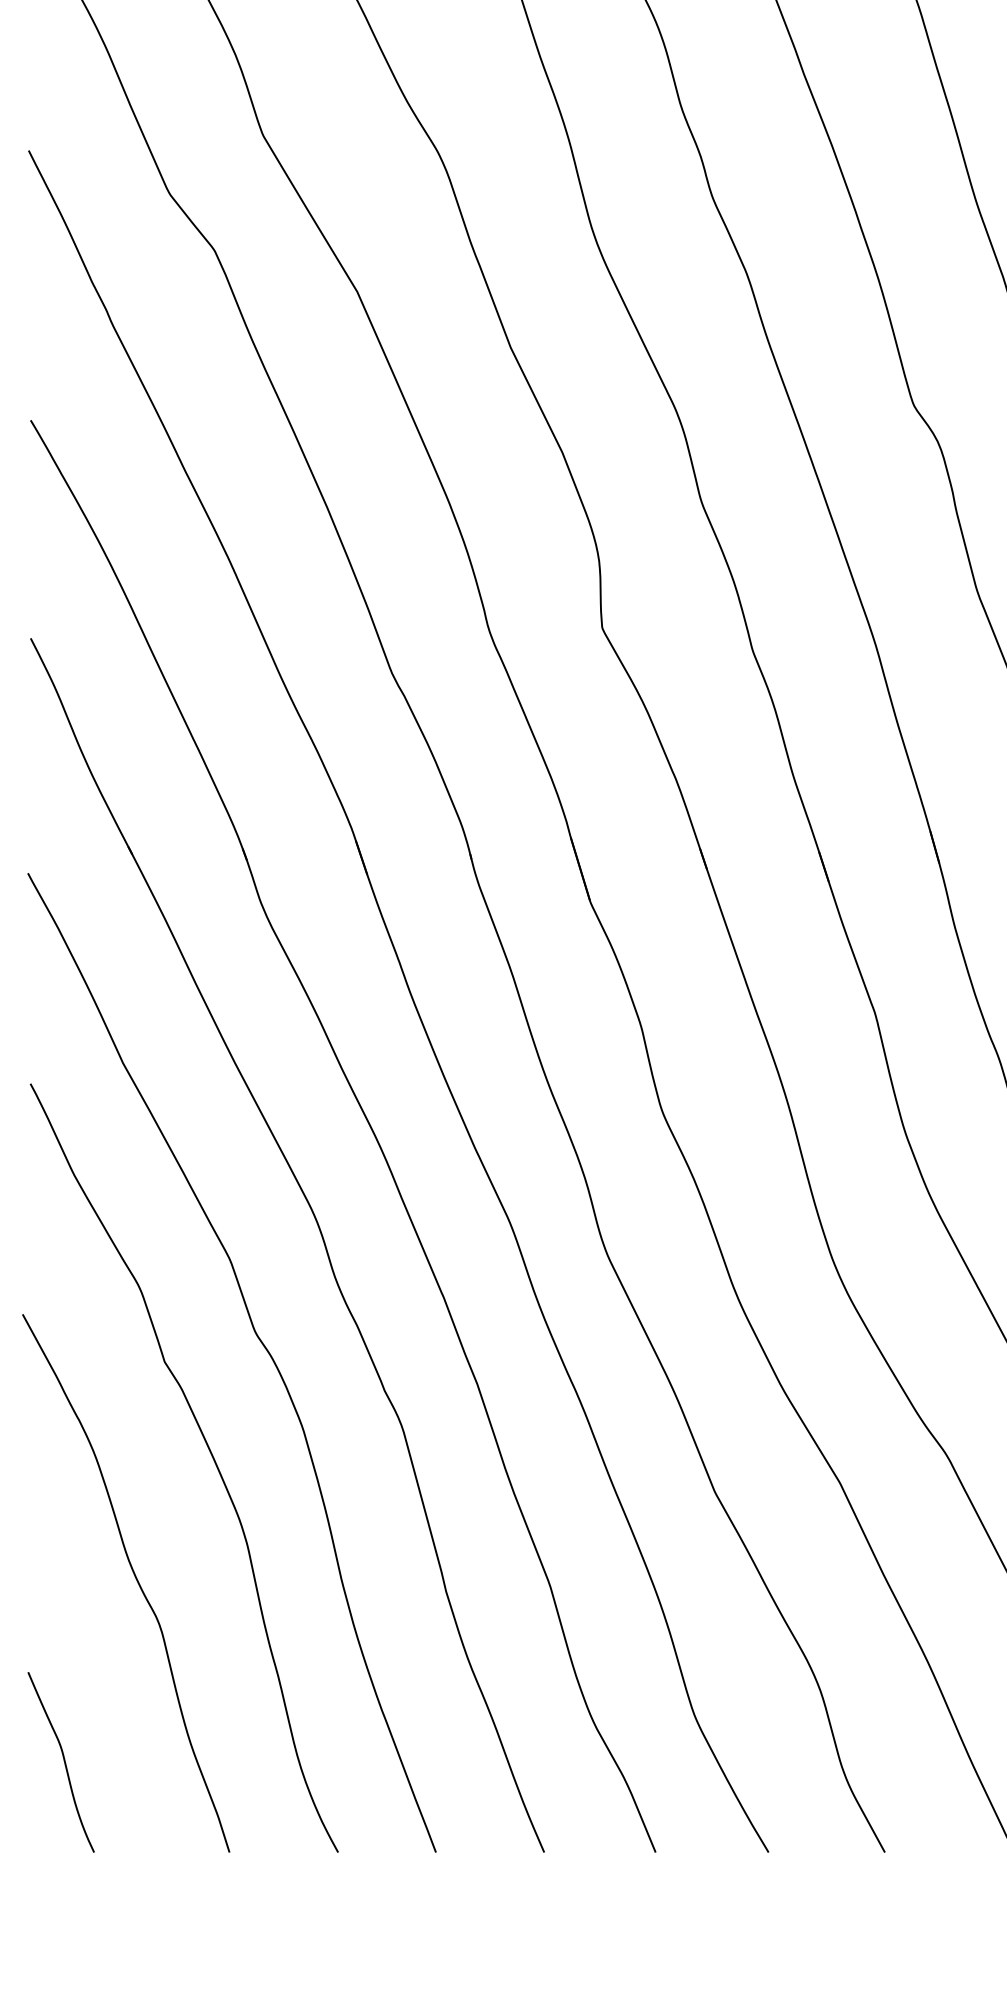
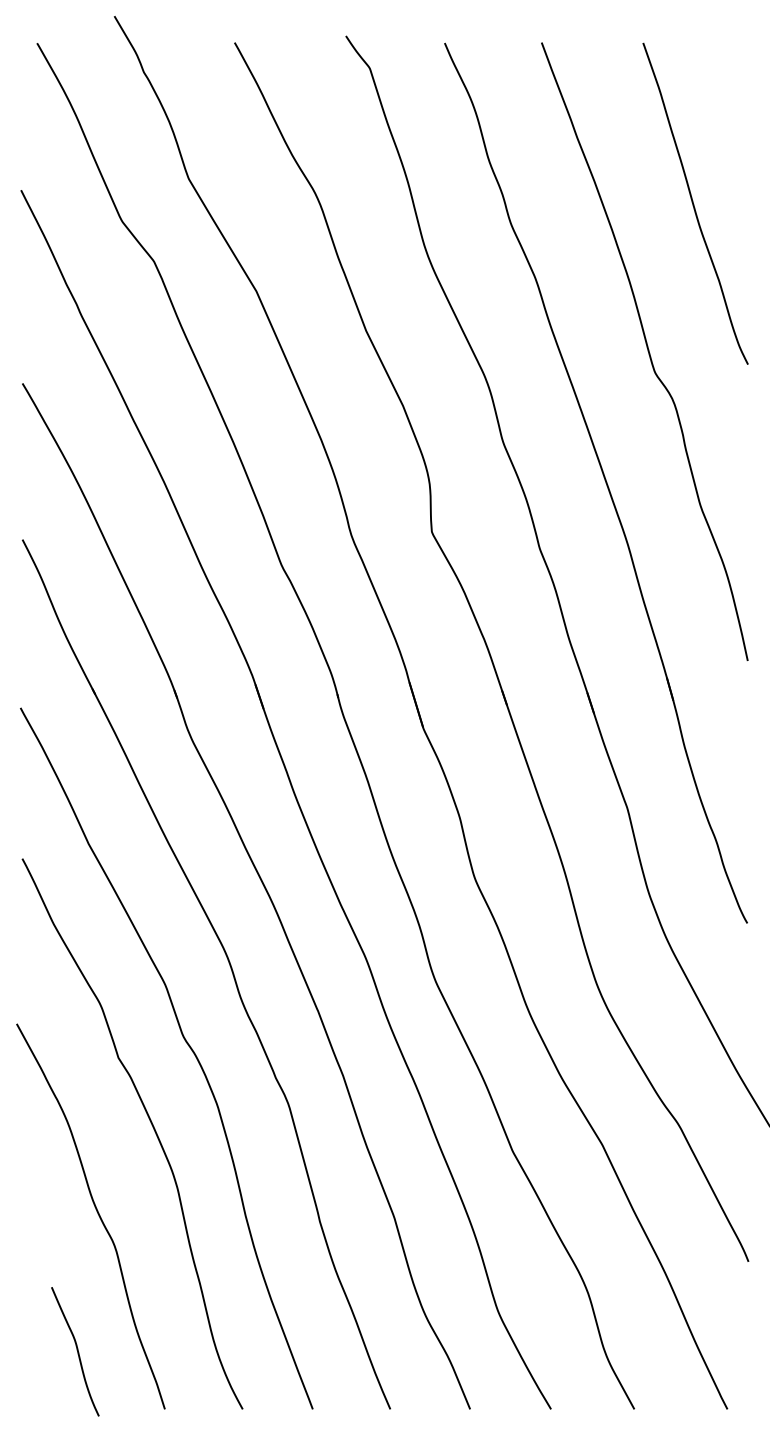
curve: (62, 1760) -> (76, 1350), moved

